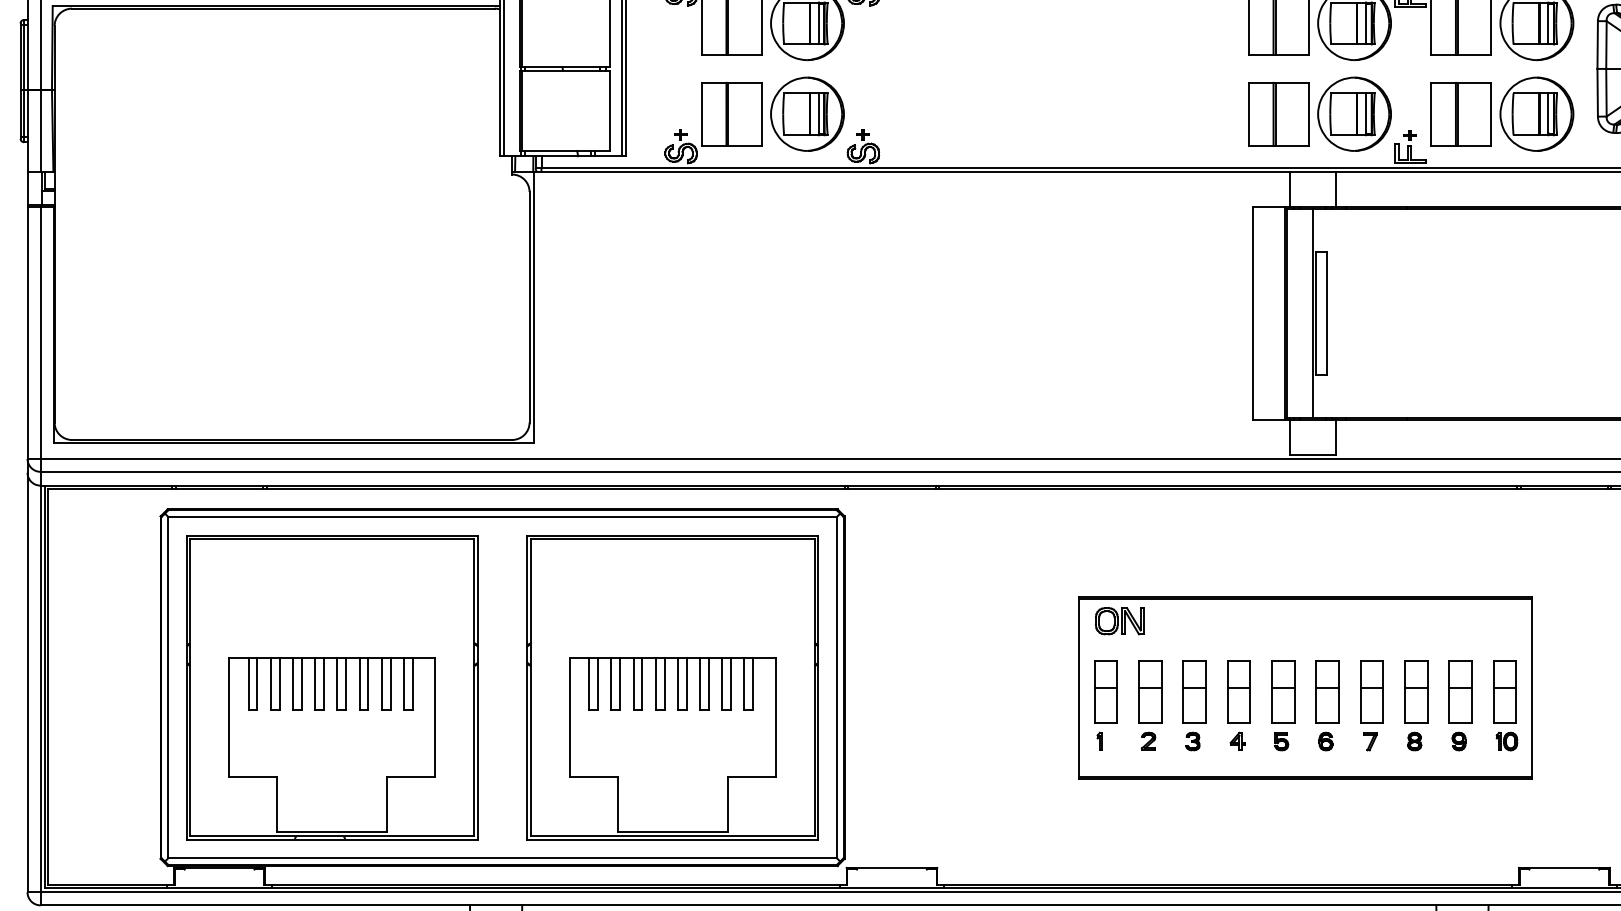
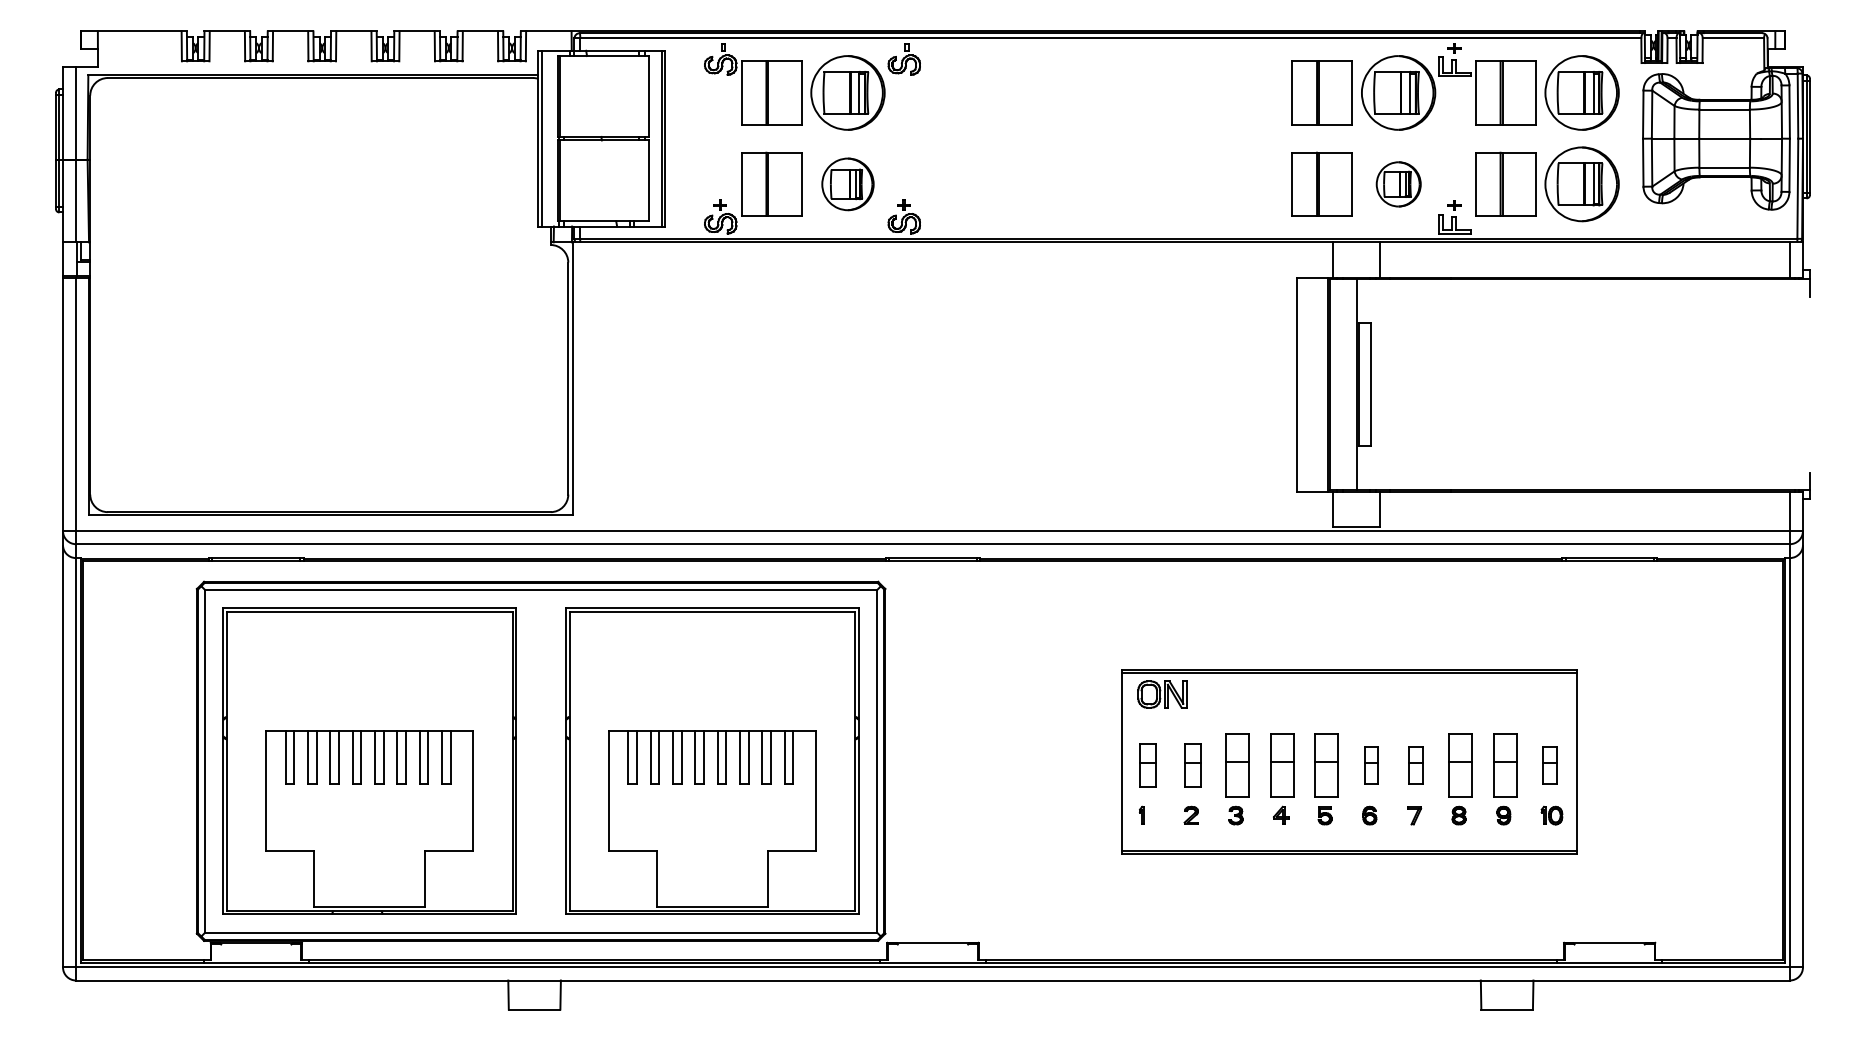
part: (807, 114) -> (847, 184), size x0.7
part: (1354, 114) -> (1398, 184), size x0.6
part: (1106, 691) -> (1148, 765), size x0.7
part: (1149, 691) -> (1192, 765), size x0.7
part: (1327, 691) -> (1371, 765), size x0.6
part: (1372, 691) -> (1416, 765), size x0.6
part: (1505, 691) -> (1550, 765), size x0.6

